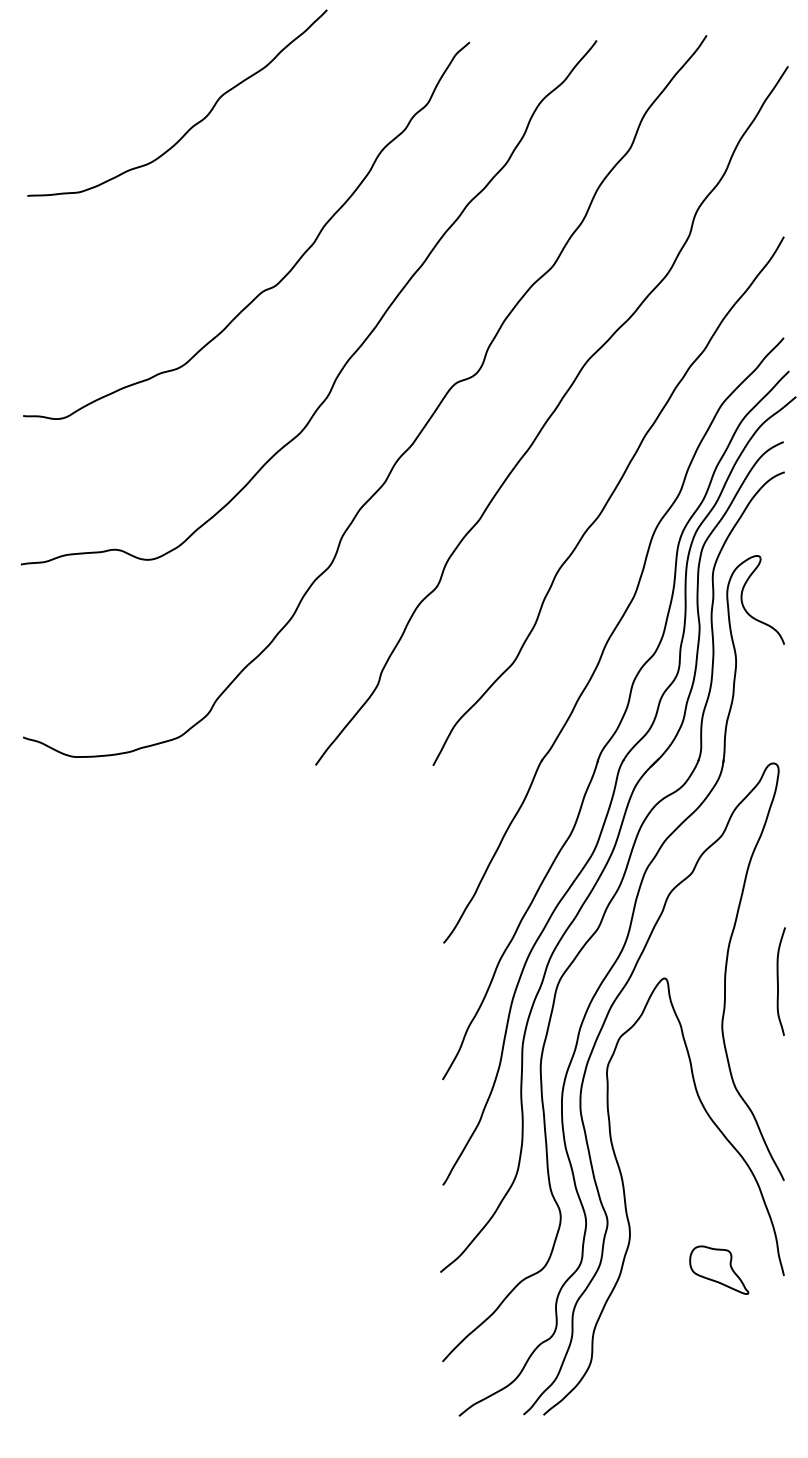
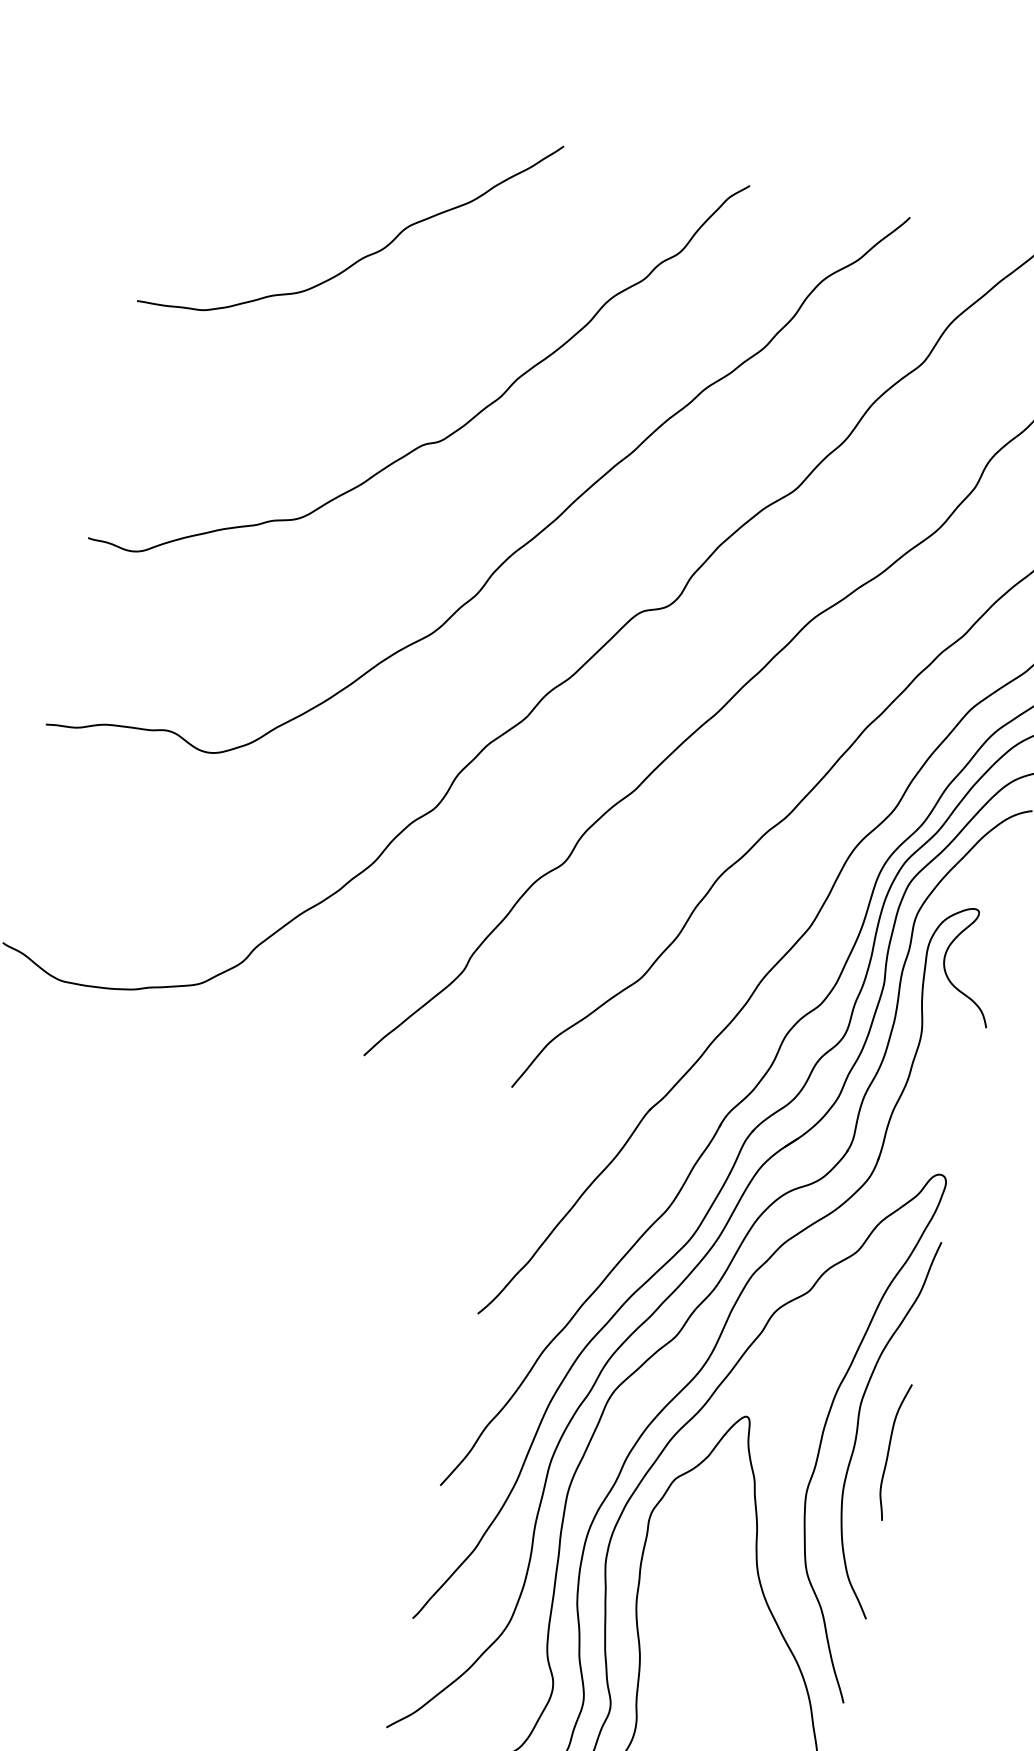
curve: (192, 125) -> (363, 256), moved
curve: (751, 965) -> (859, 1423), added

